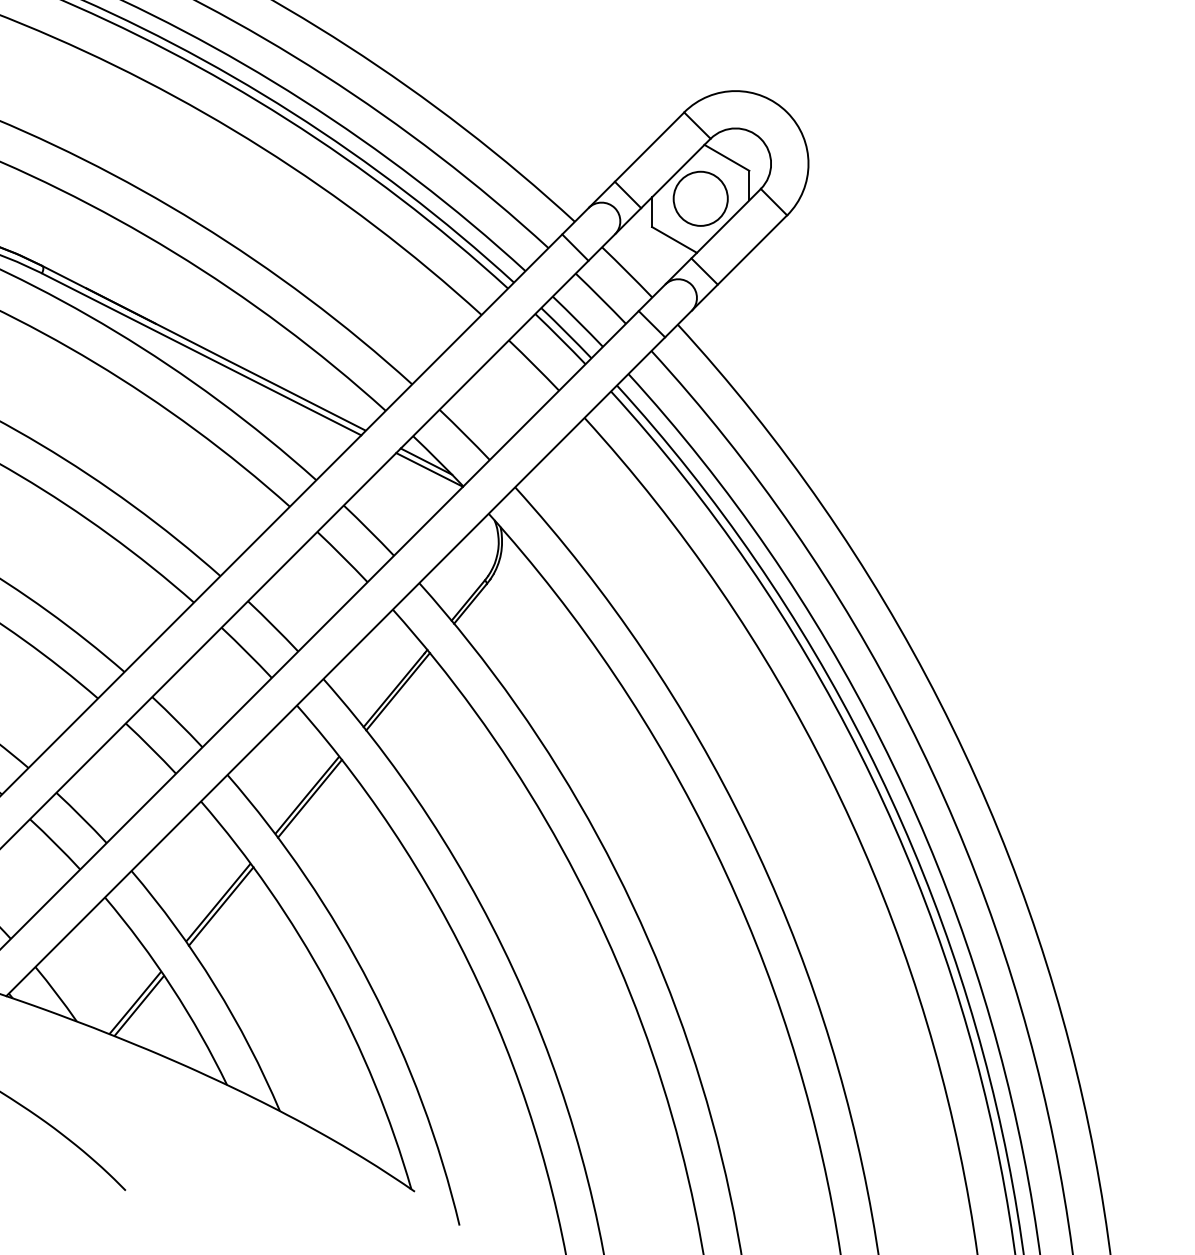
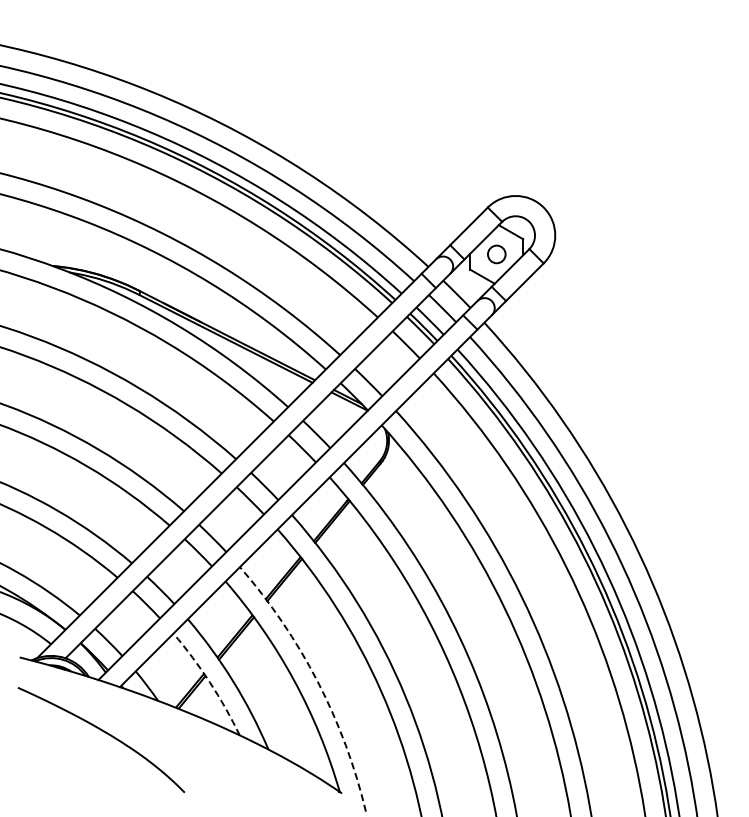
circle: (700, 198) -> (496, 254), size x0.6
arc: (370, 985) -> (317, 681), solid -> dashed
arc: (171, 987) -> (209, 682), solid -> dashed

